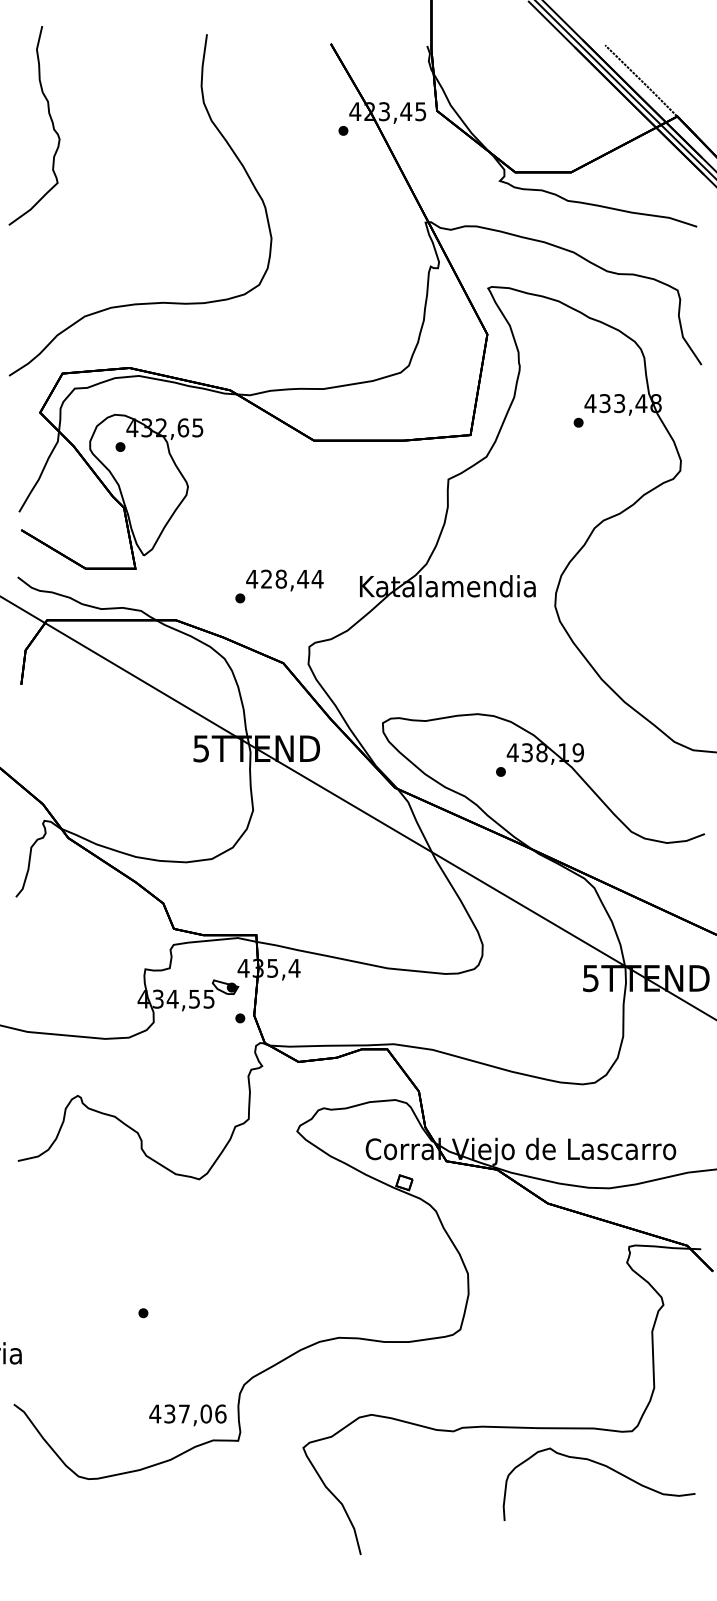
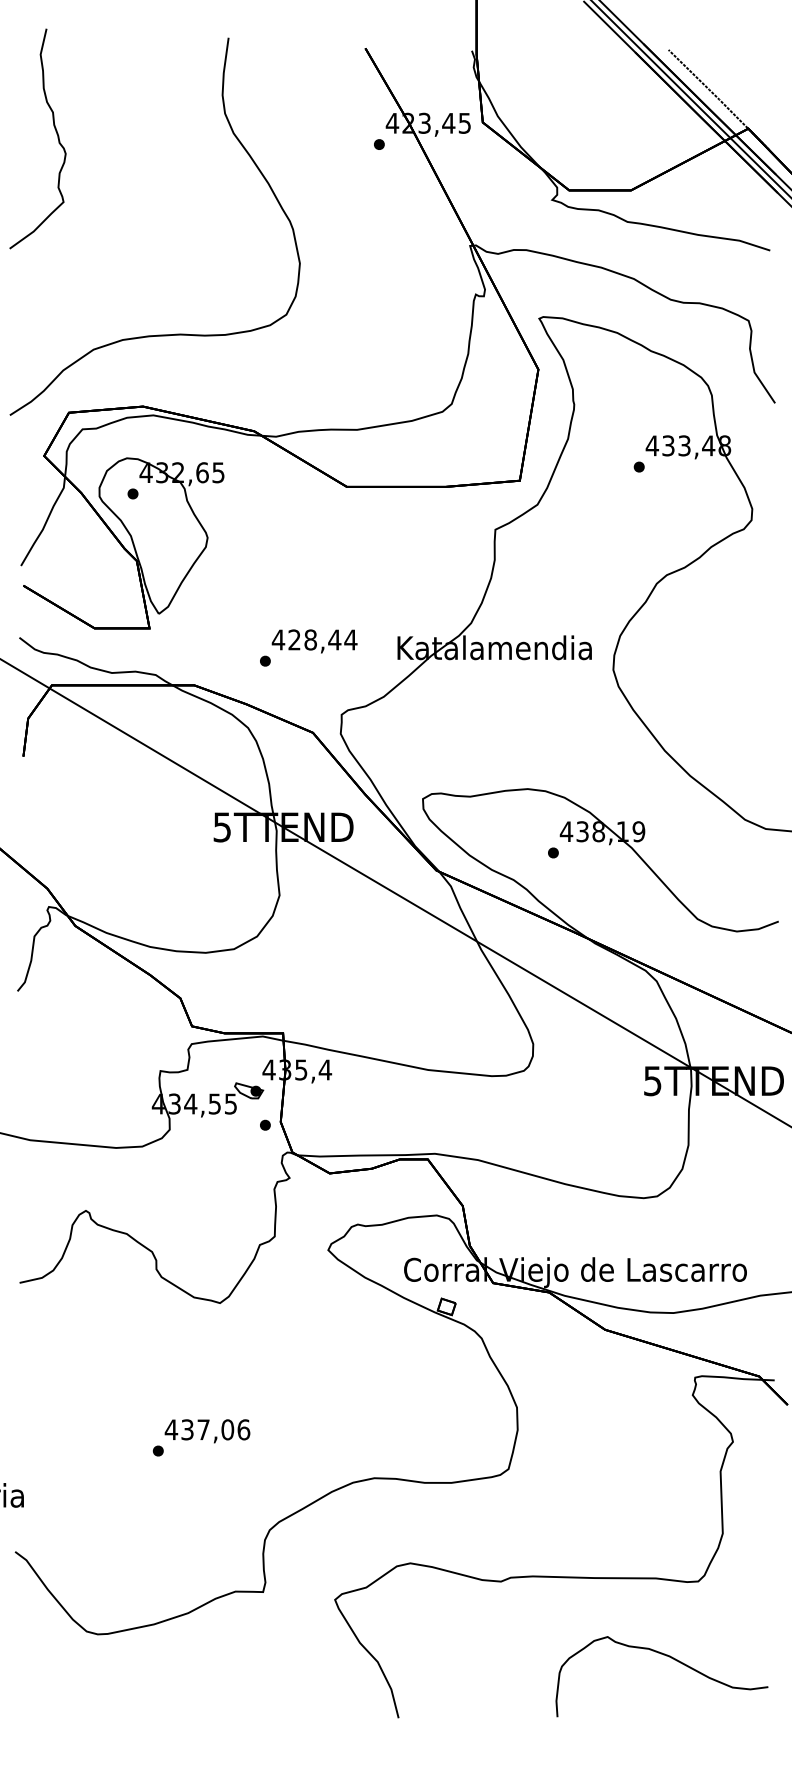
text: (187, 1415) -> (207, 1431), moved
part: (603, 1466) -> (666, 1656), moved

